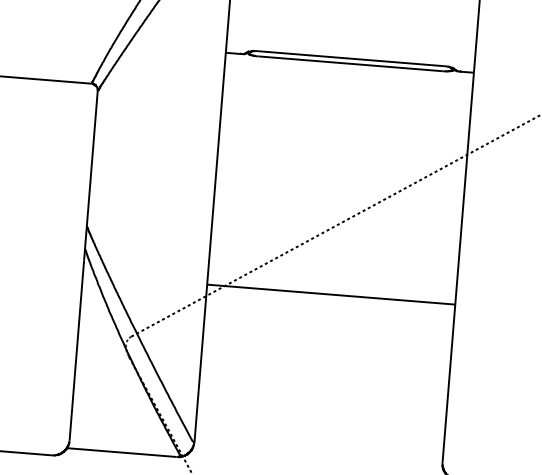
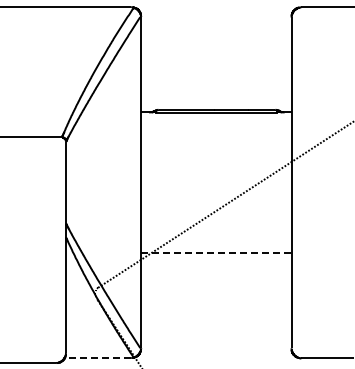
line: (331, 294) -> (216, 252), solid -> dashed
line: (120, 453) -> (97, 358), solid -> dashed

